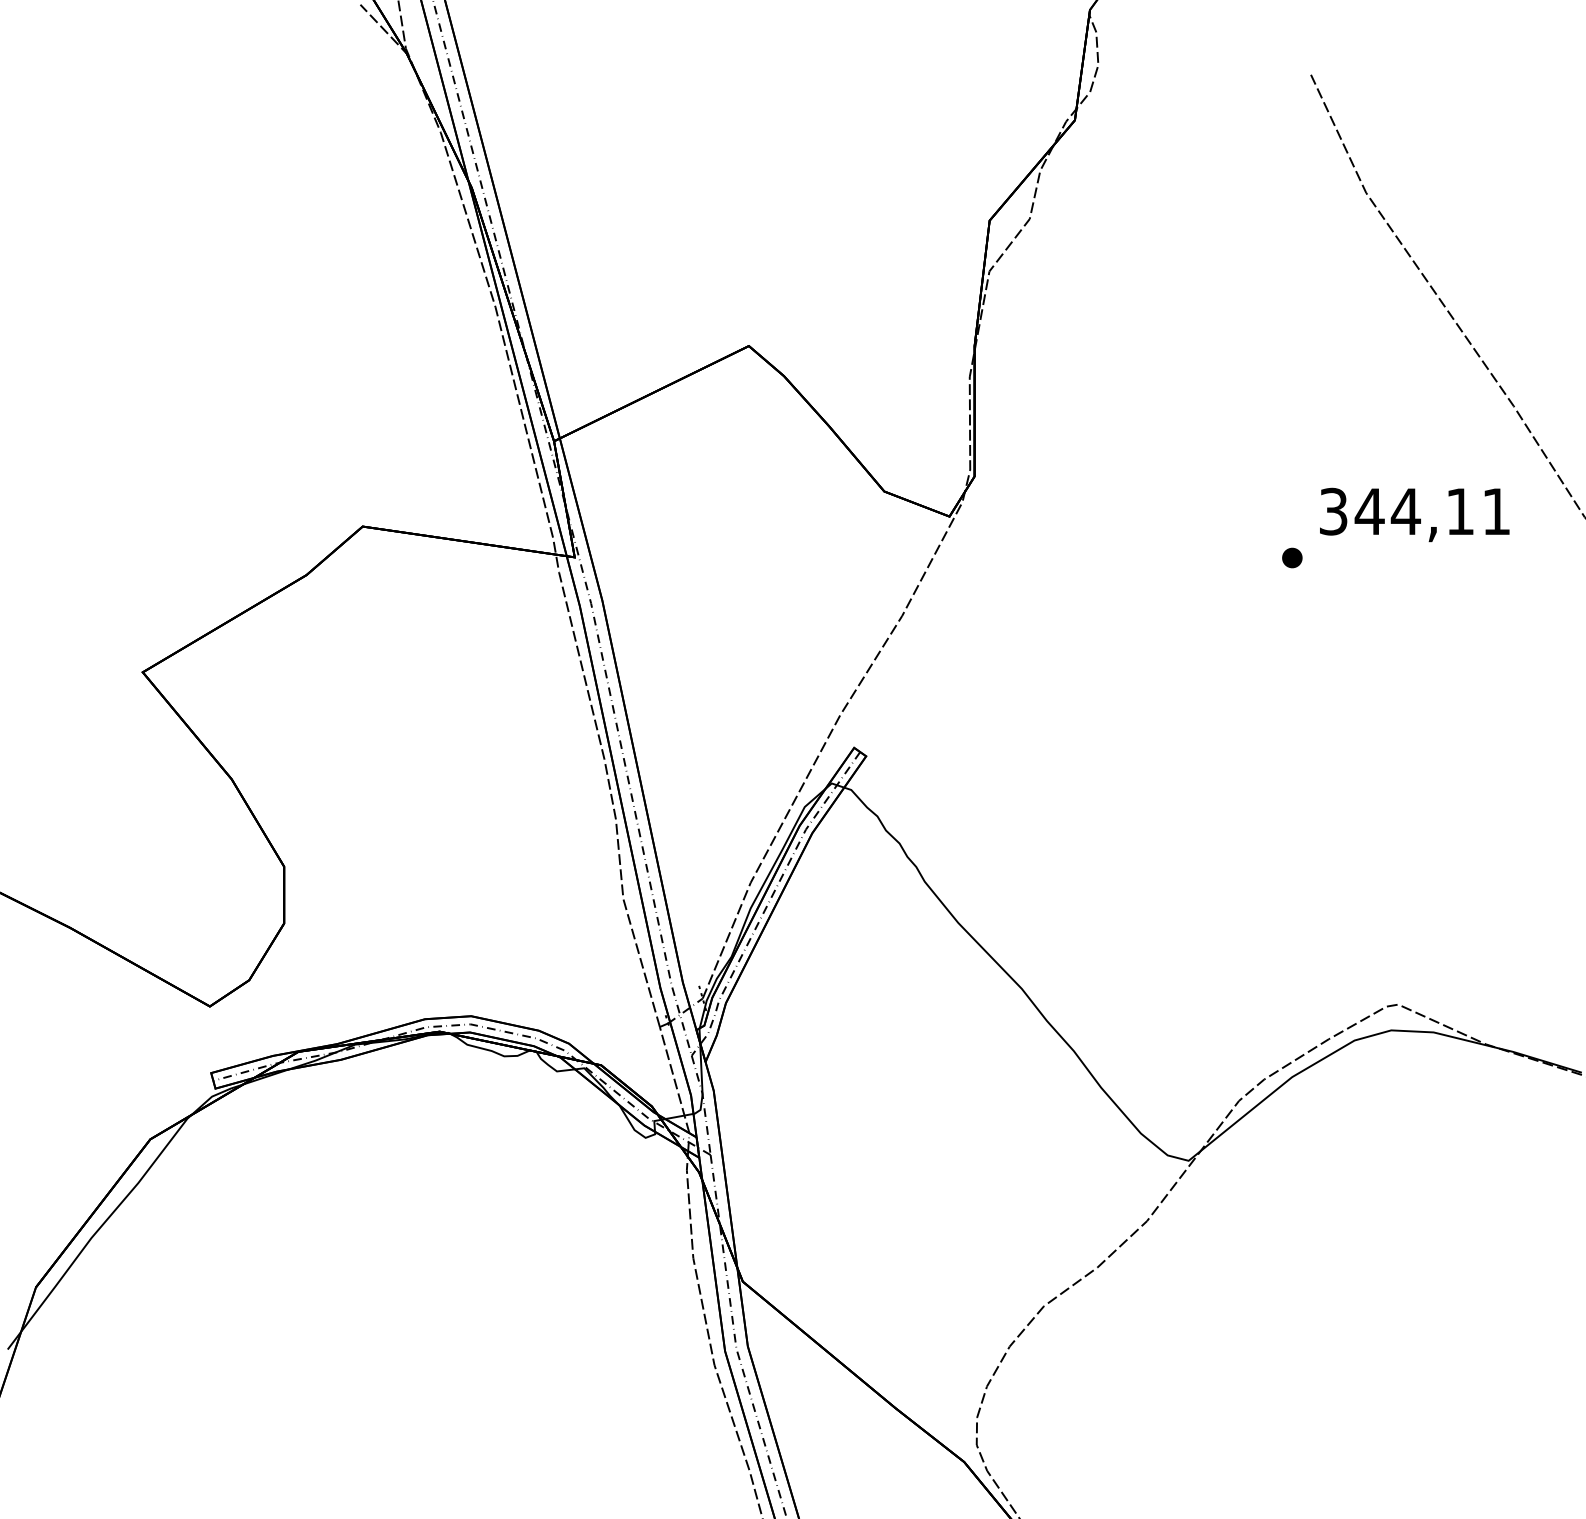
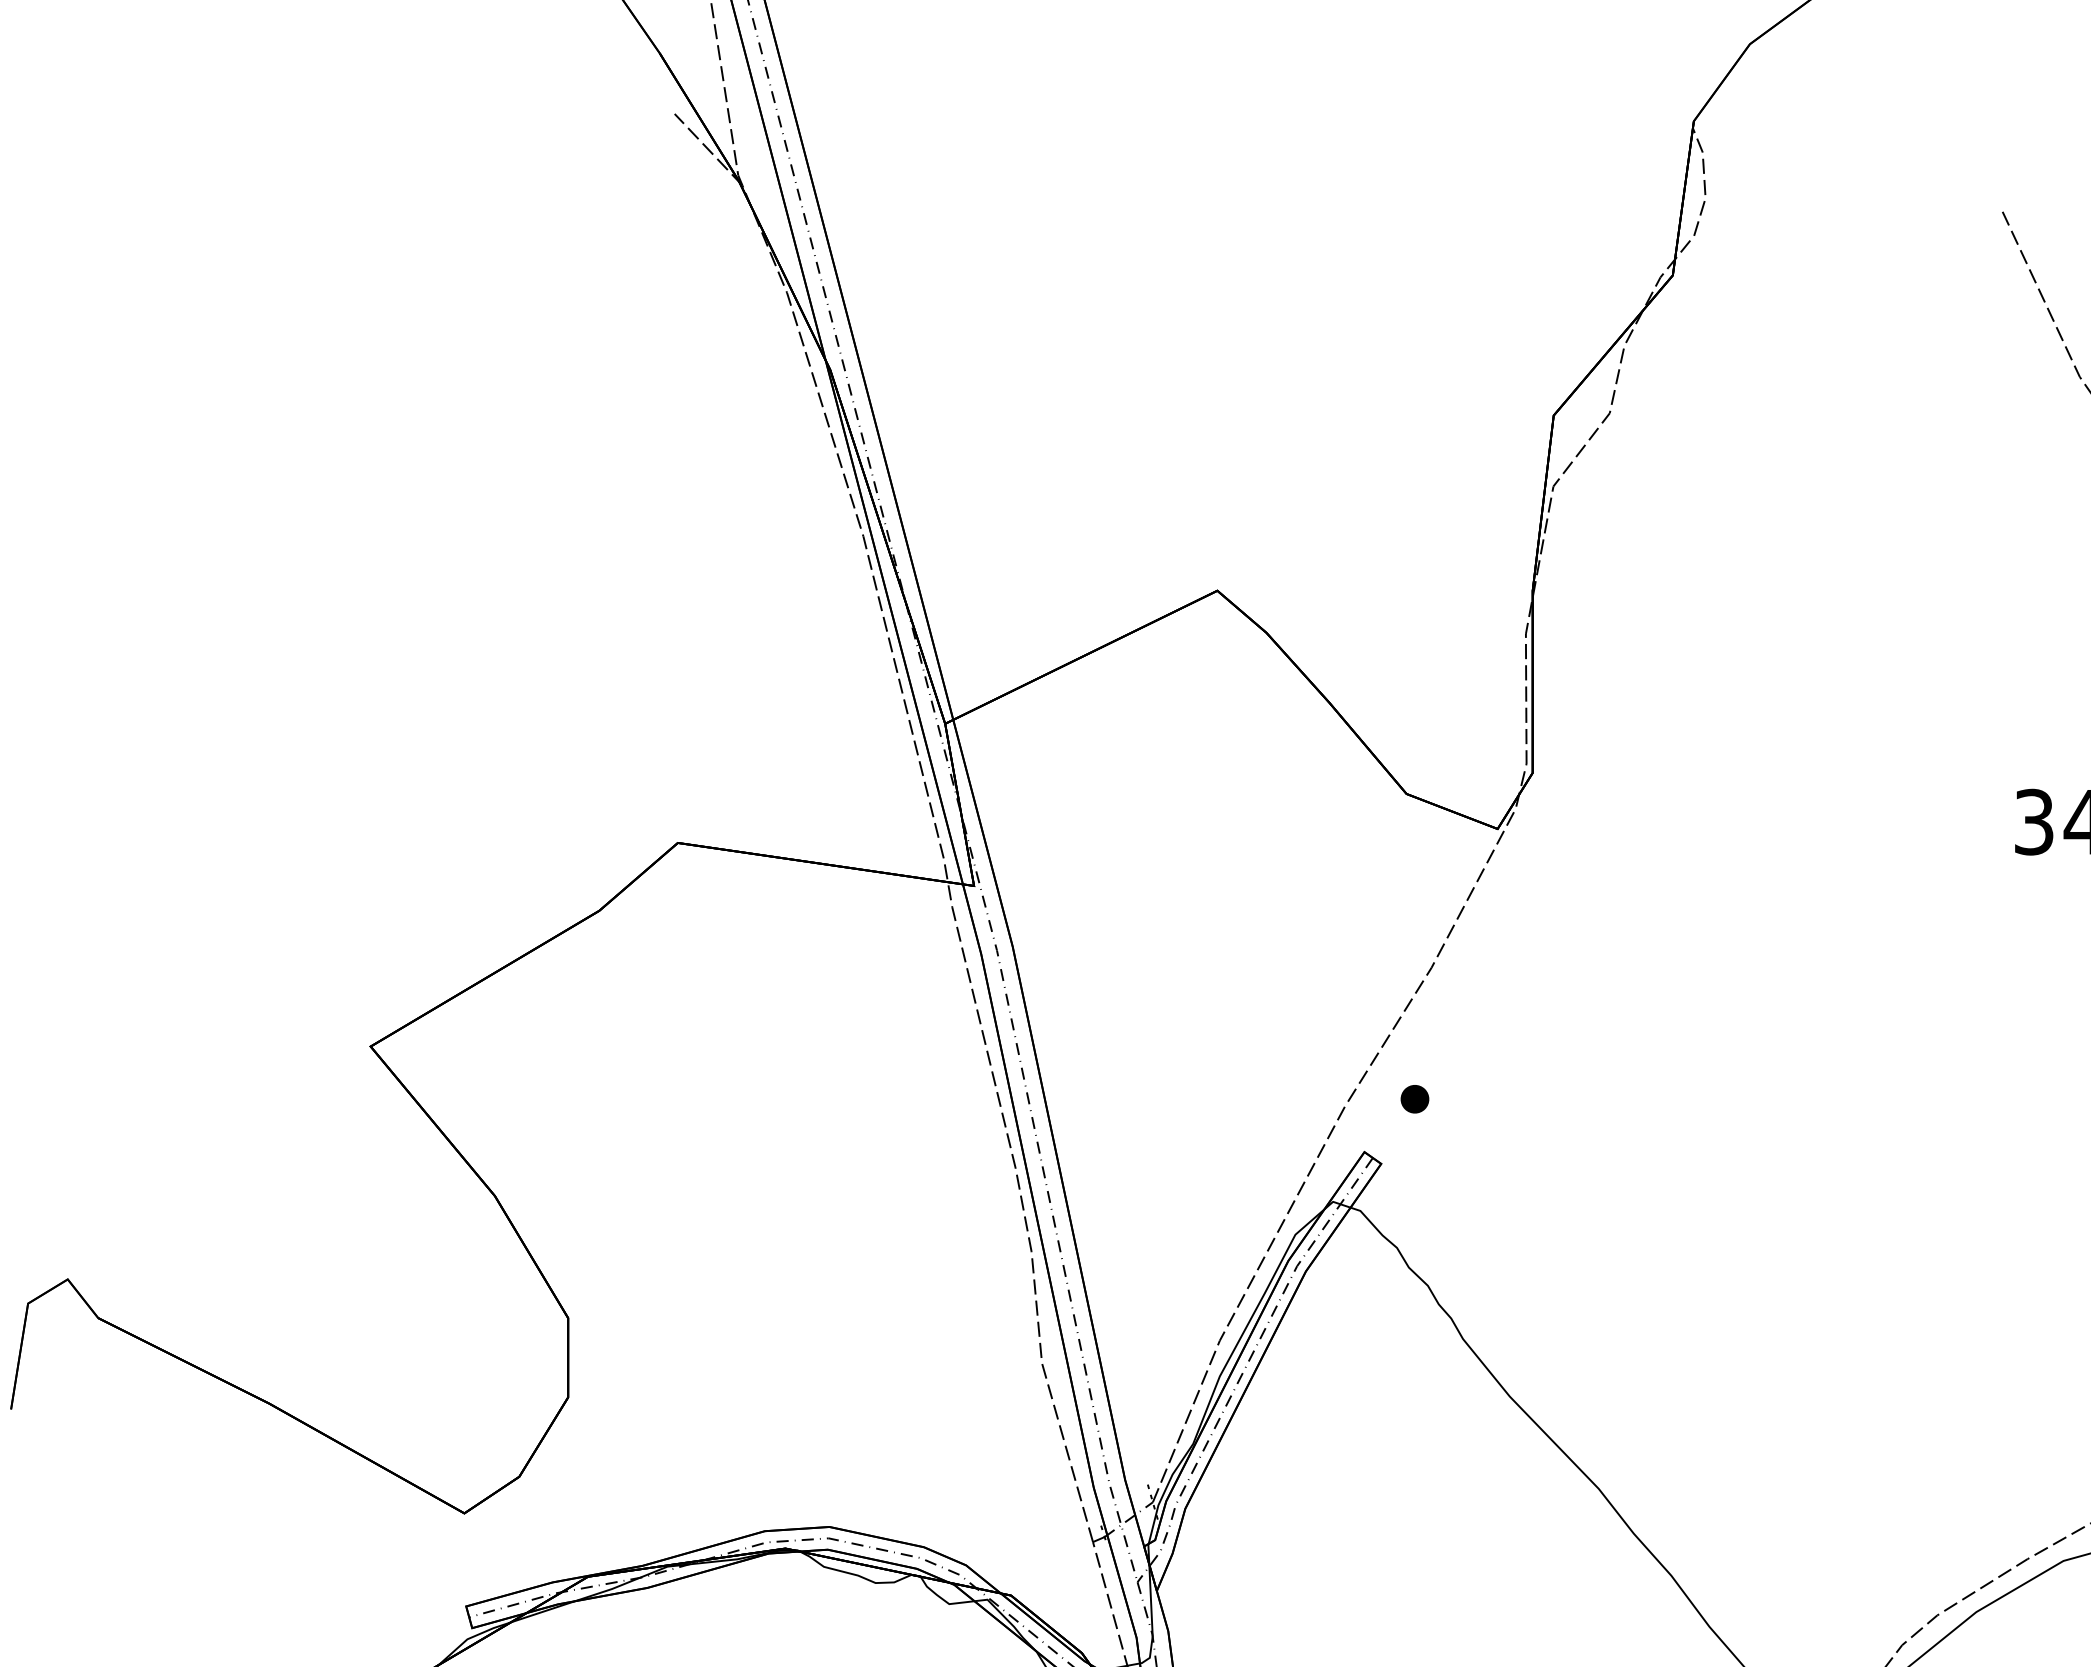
part: (1292, 557) -> (1415, 1098), moved

